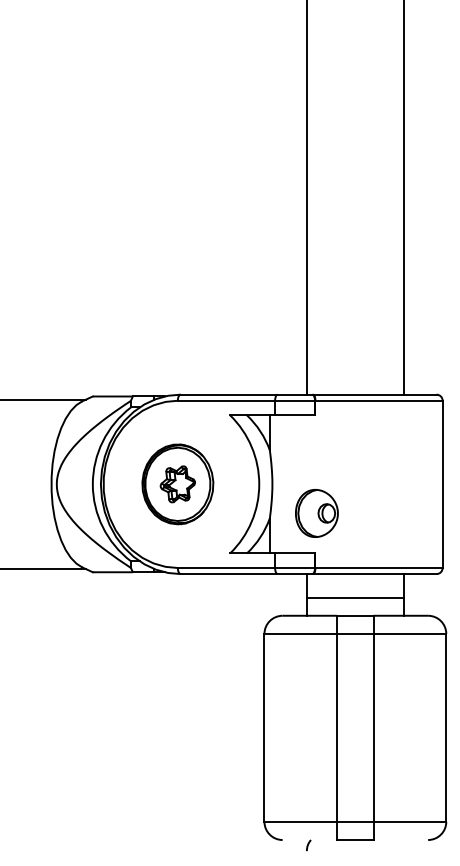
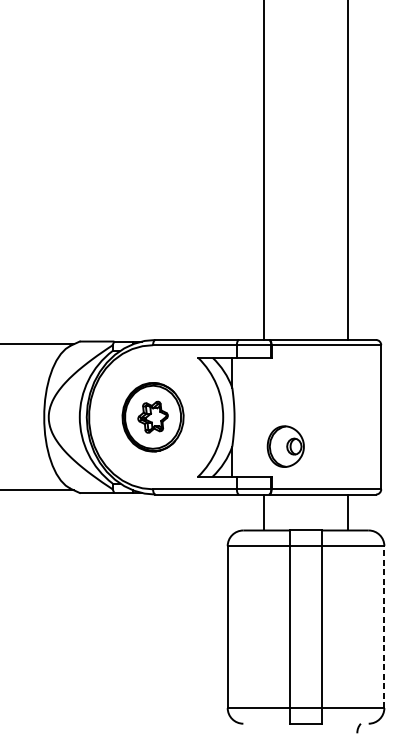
part: (316, 513) -> (285, 446), moved
line: (354, 597) -> (305, 514), removed
line: (446, 727) -> (384, 626), solid -> dashed
arc: (308, 845) -> (358, 728), moved

